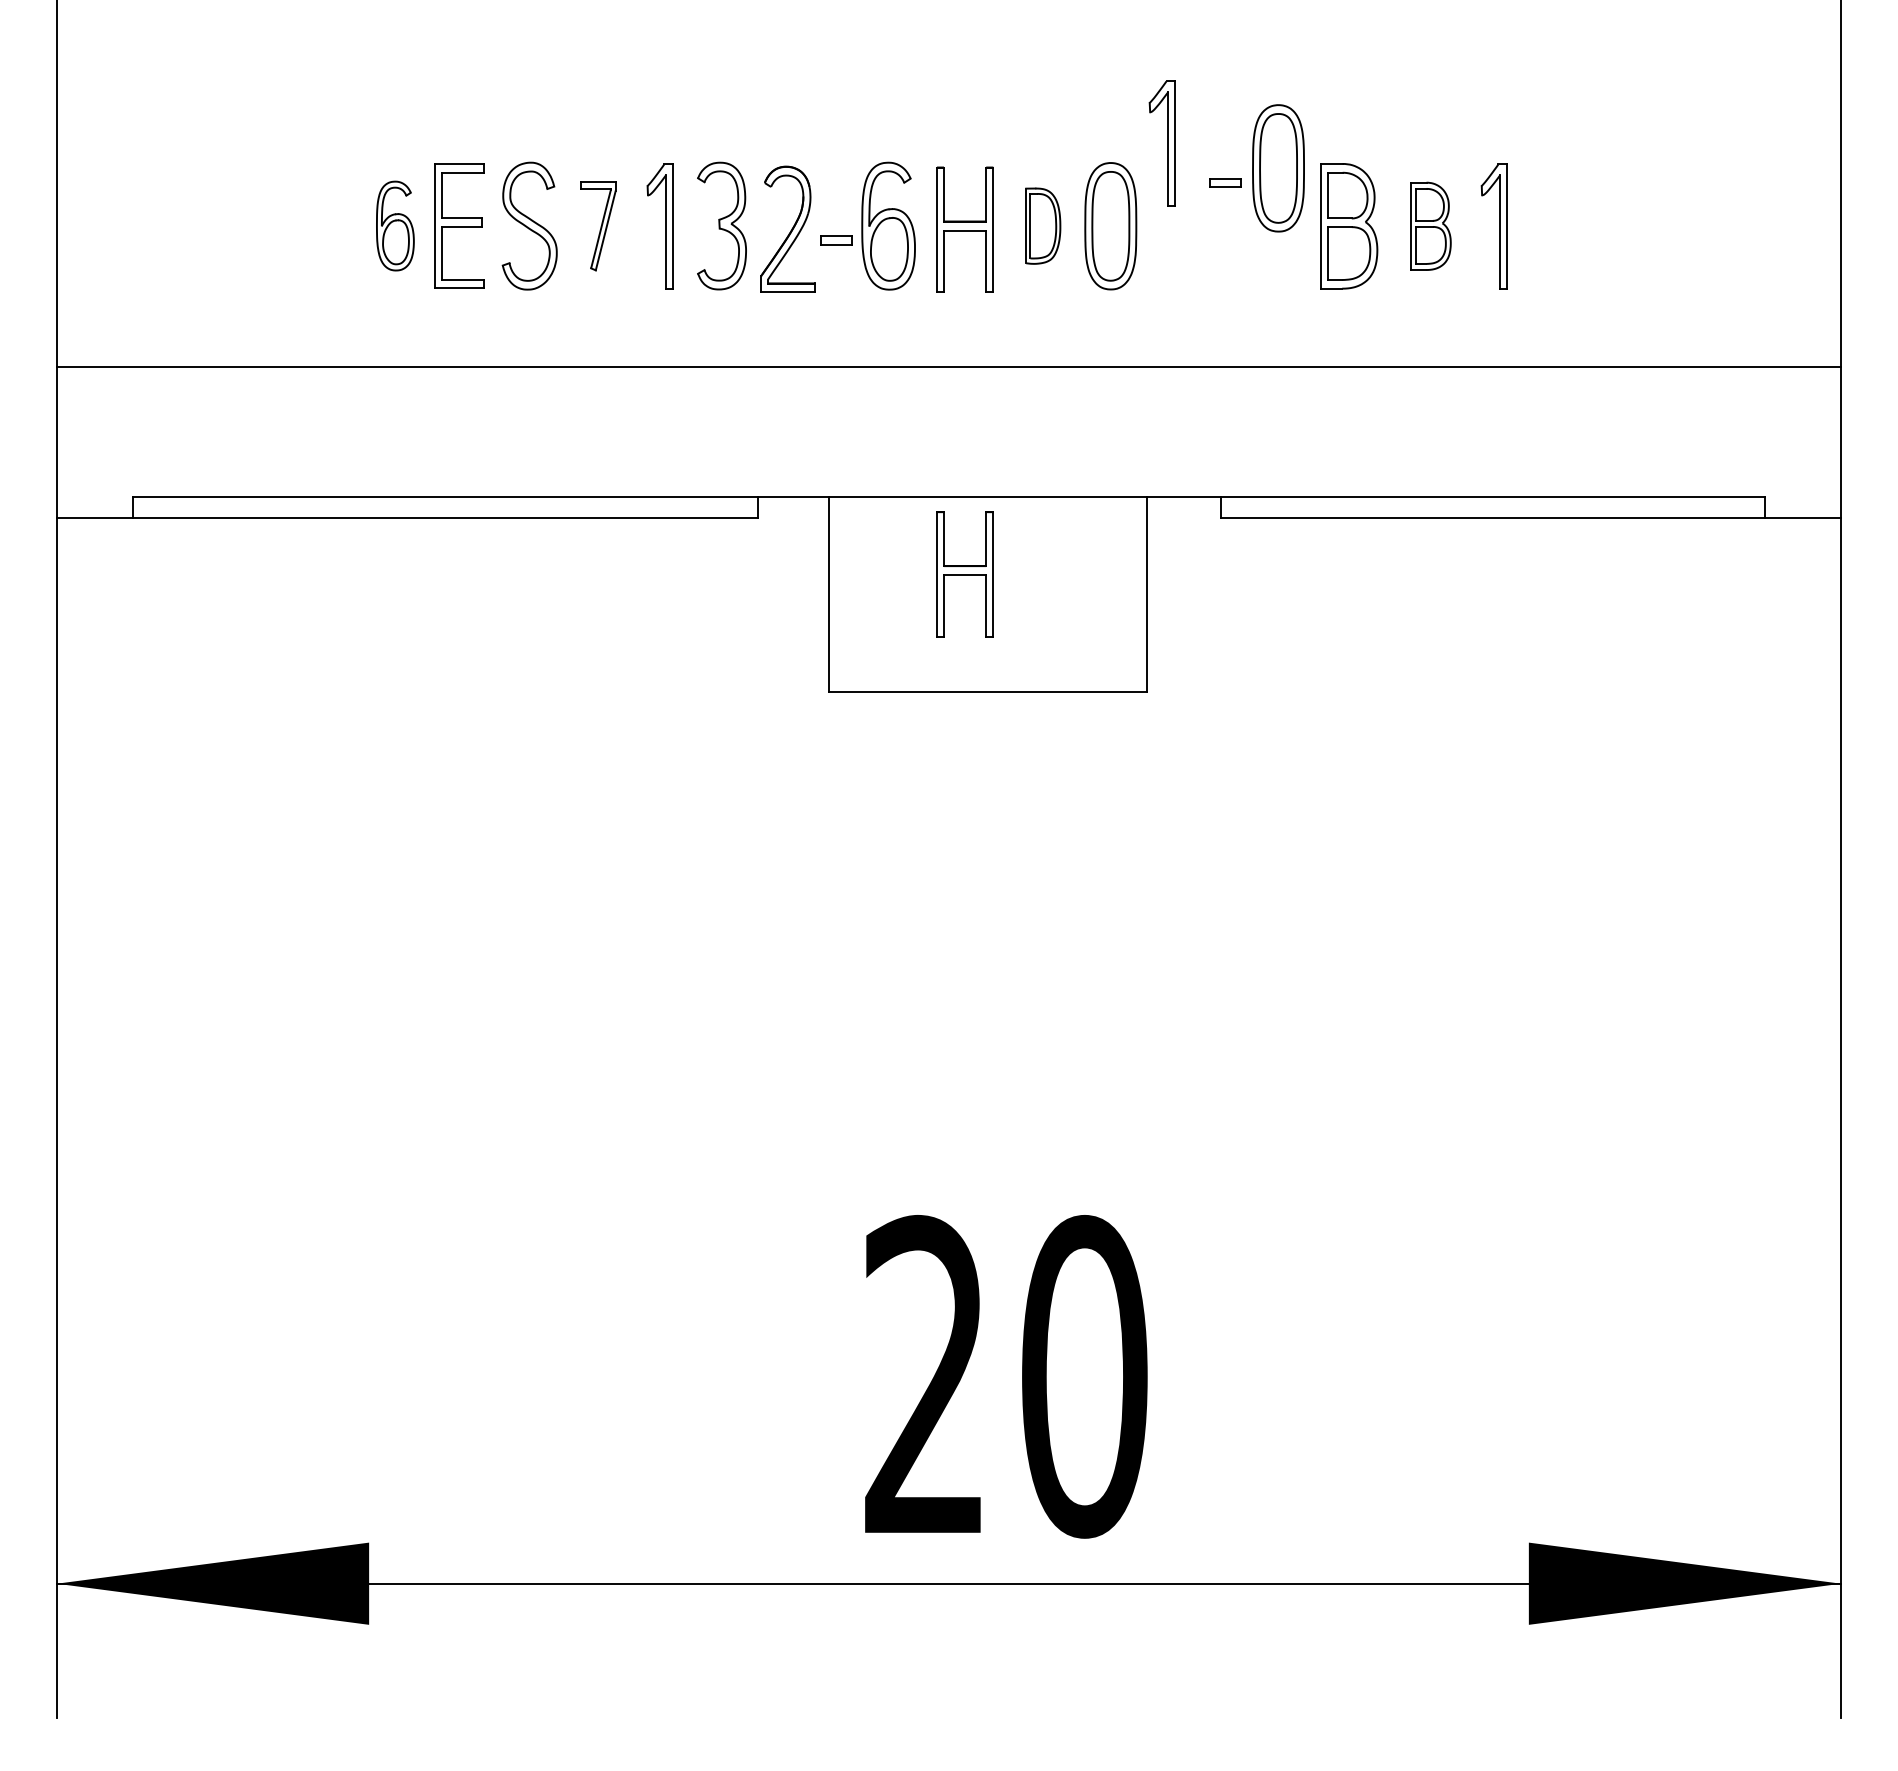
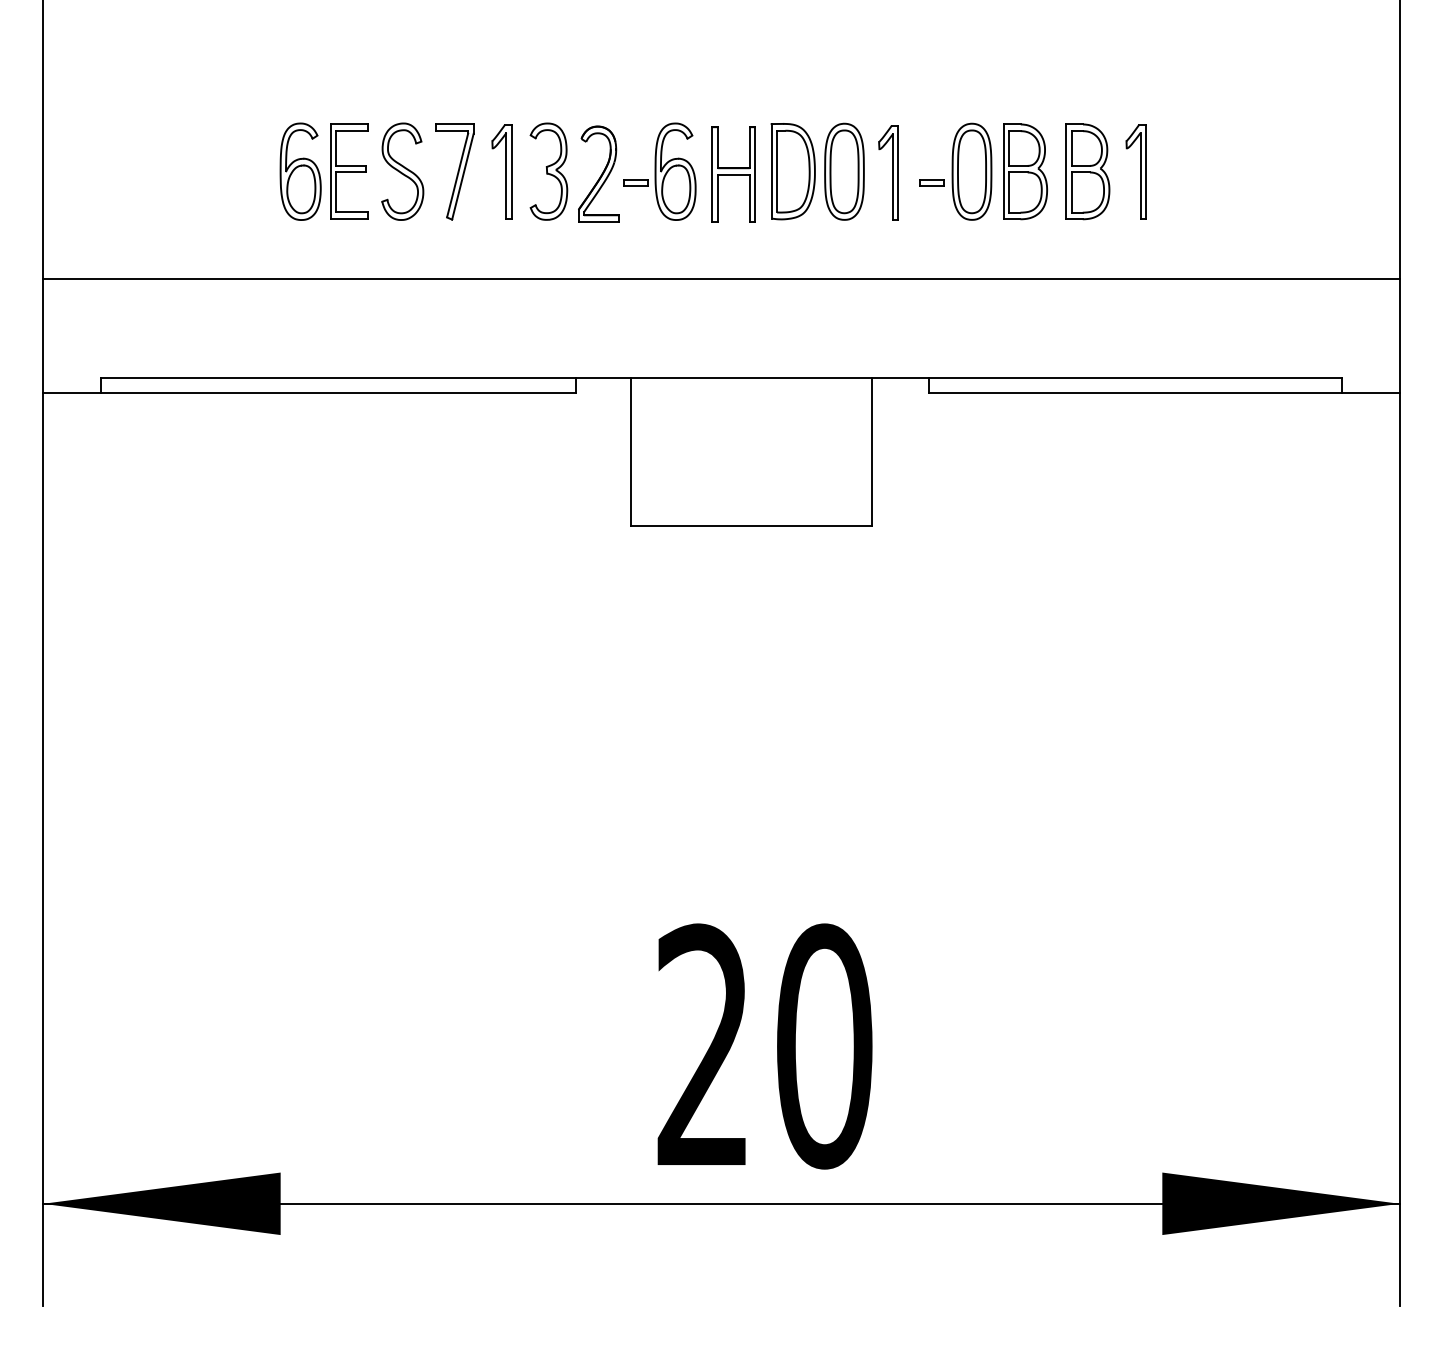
part: (1162, 142) -> (888, 172), moved
part: (1256, 167) -> (955, 171), moved
part: (395, 225) -> (300, 171), size x1.43
part: (597, 225) -> (454, 171), size x1.43
part: (1042, 225) -> (792, 171), size x1.67
part: (1430, 225) -> (1087, 171), size x1.43
part: (964, 574) -> (733, 436), removed

